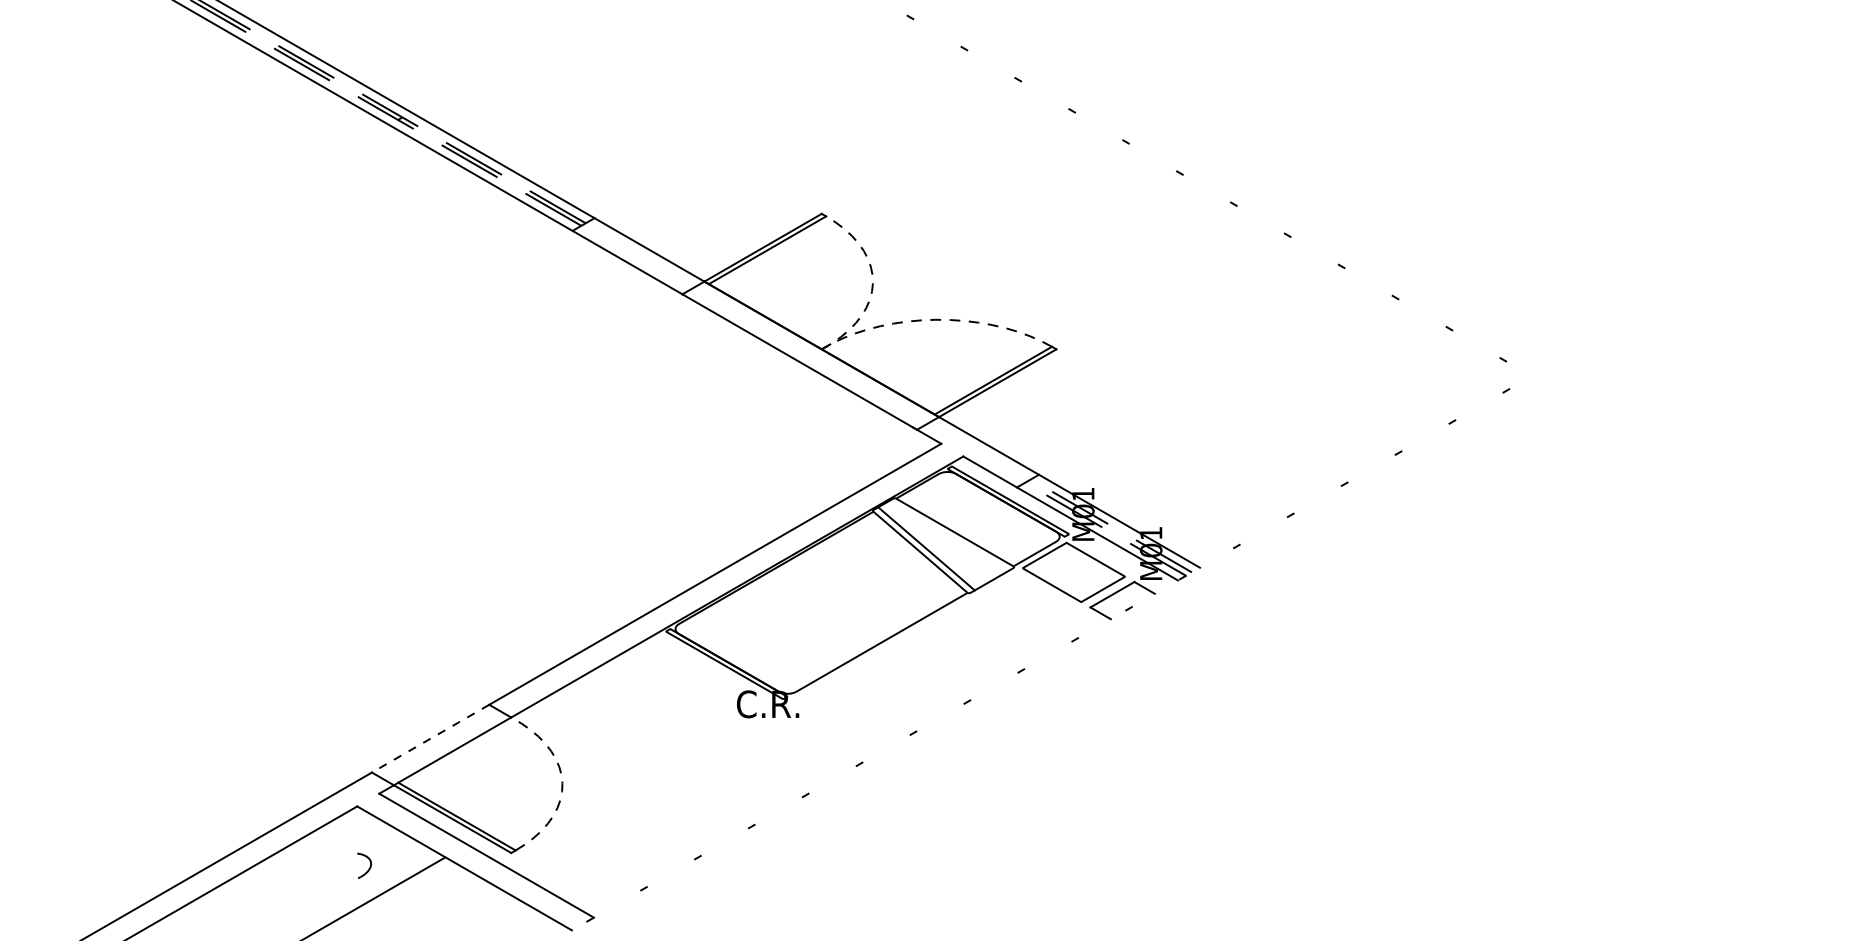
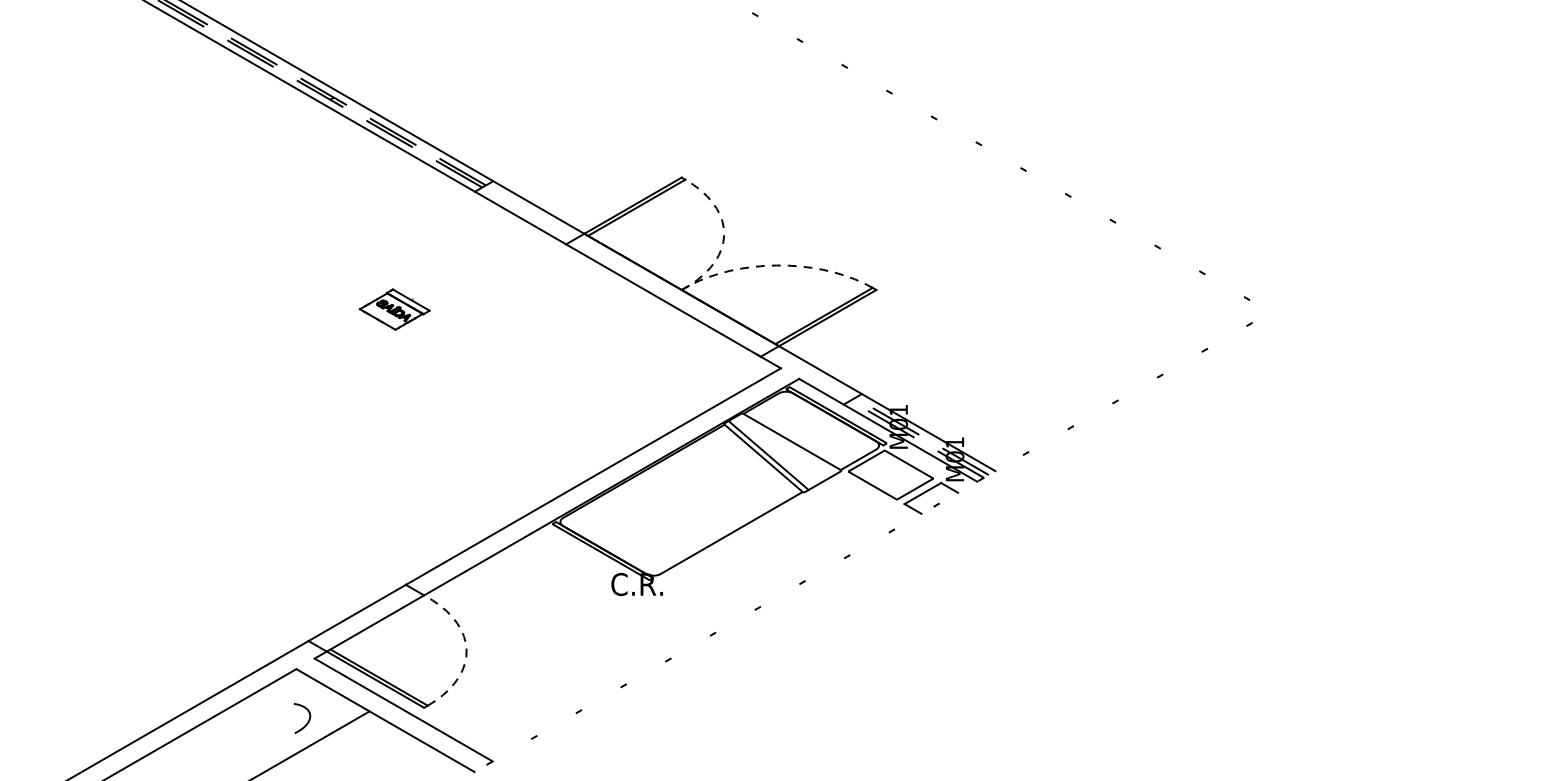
part: (475, 372) -> (394, 309), added
line: (429, 739) -> (356, 613), dashed -> solid
part: (364, 865) -> (302, 718), size x1.43

